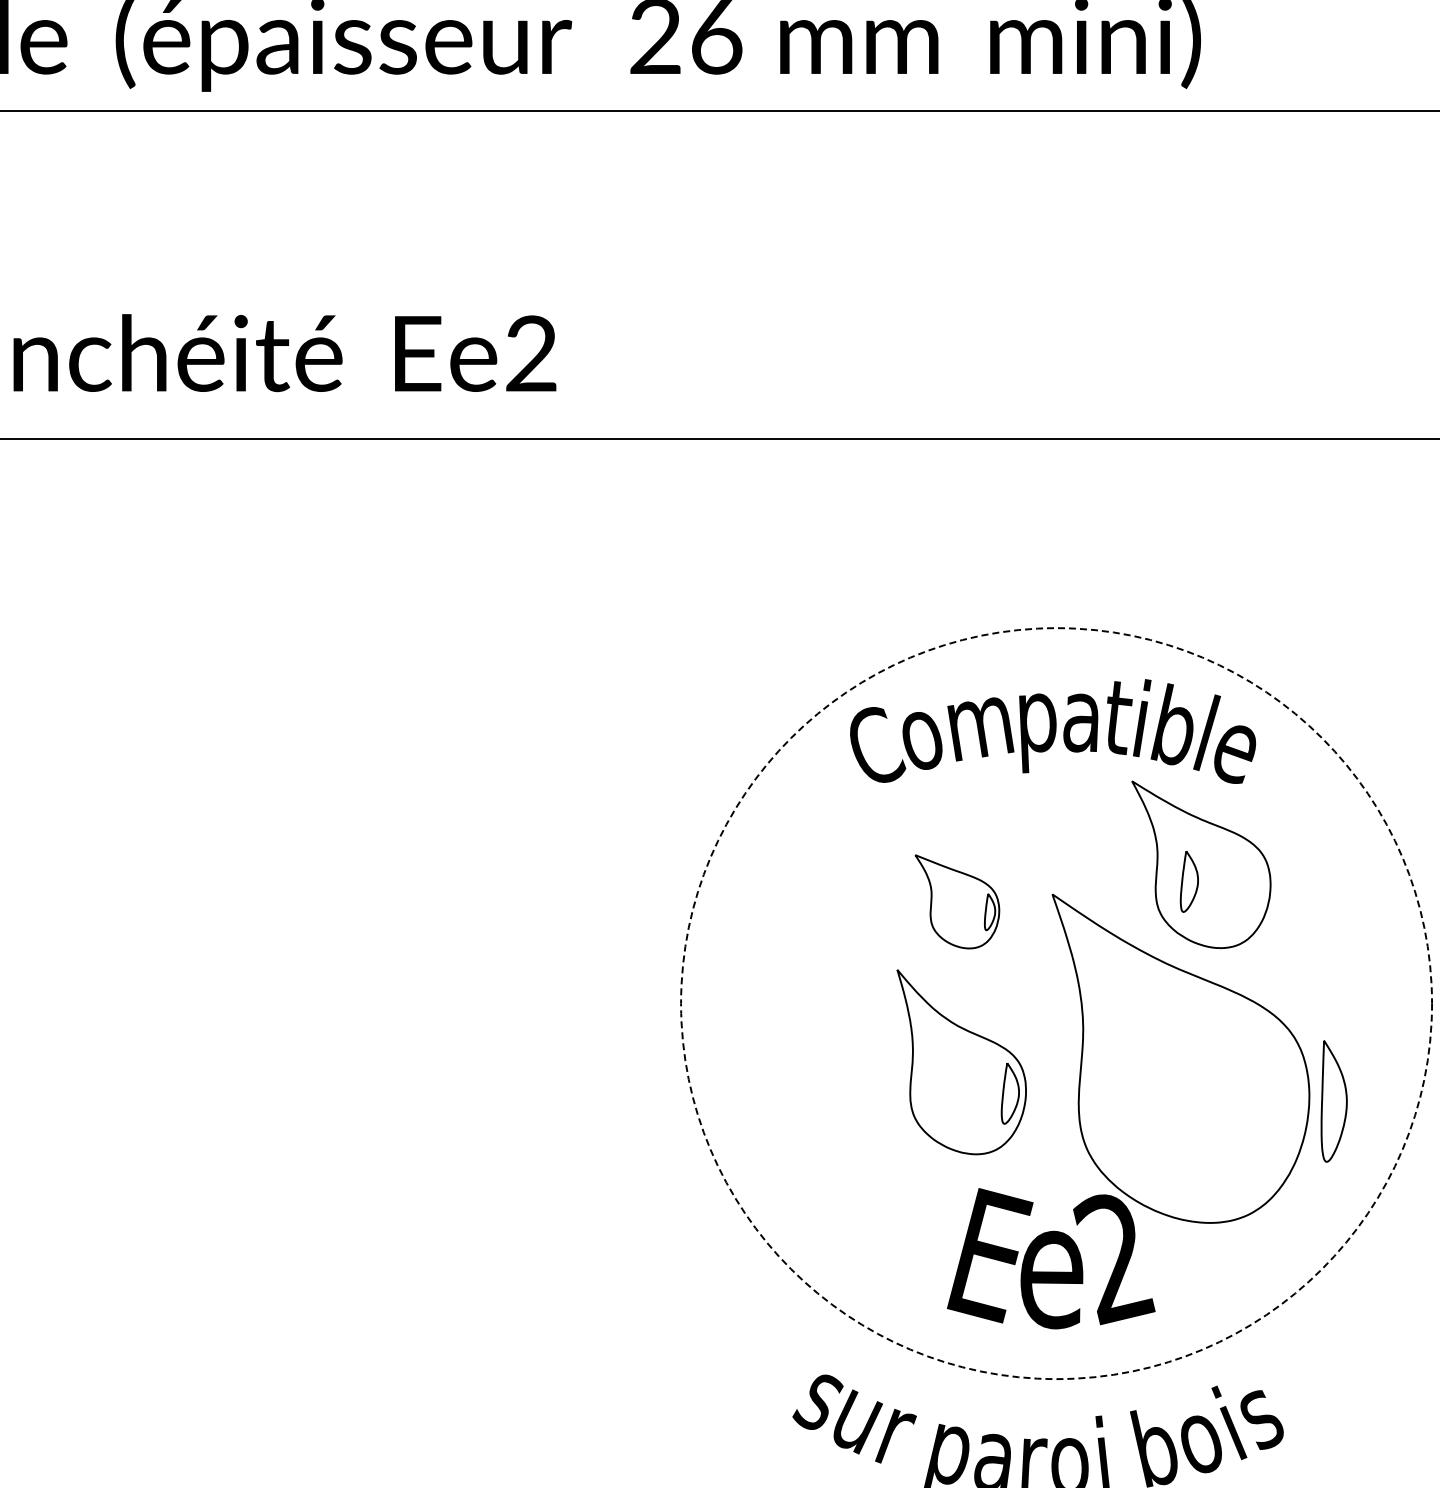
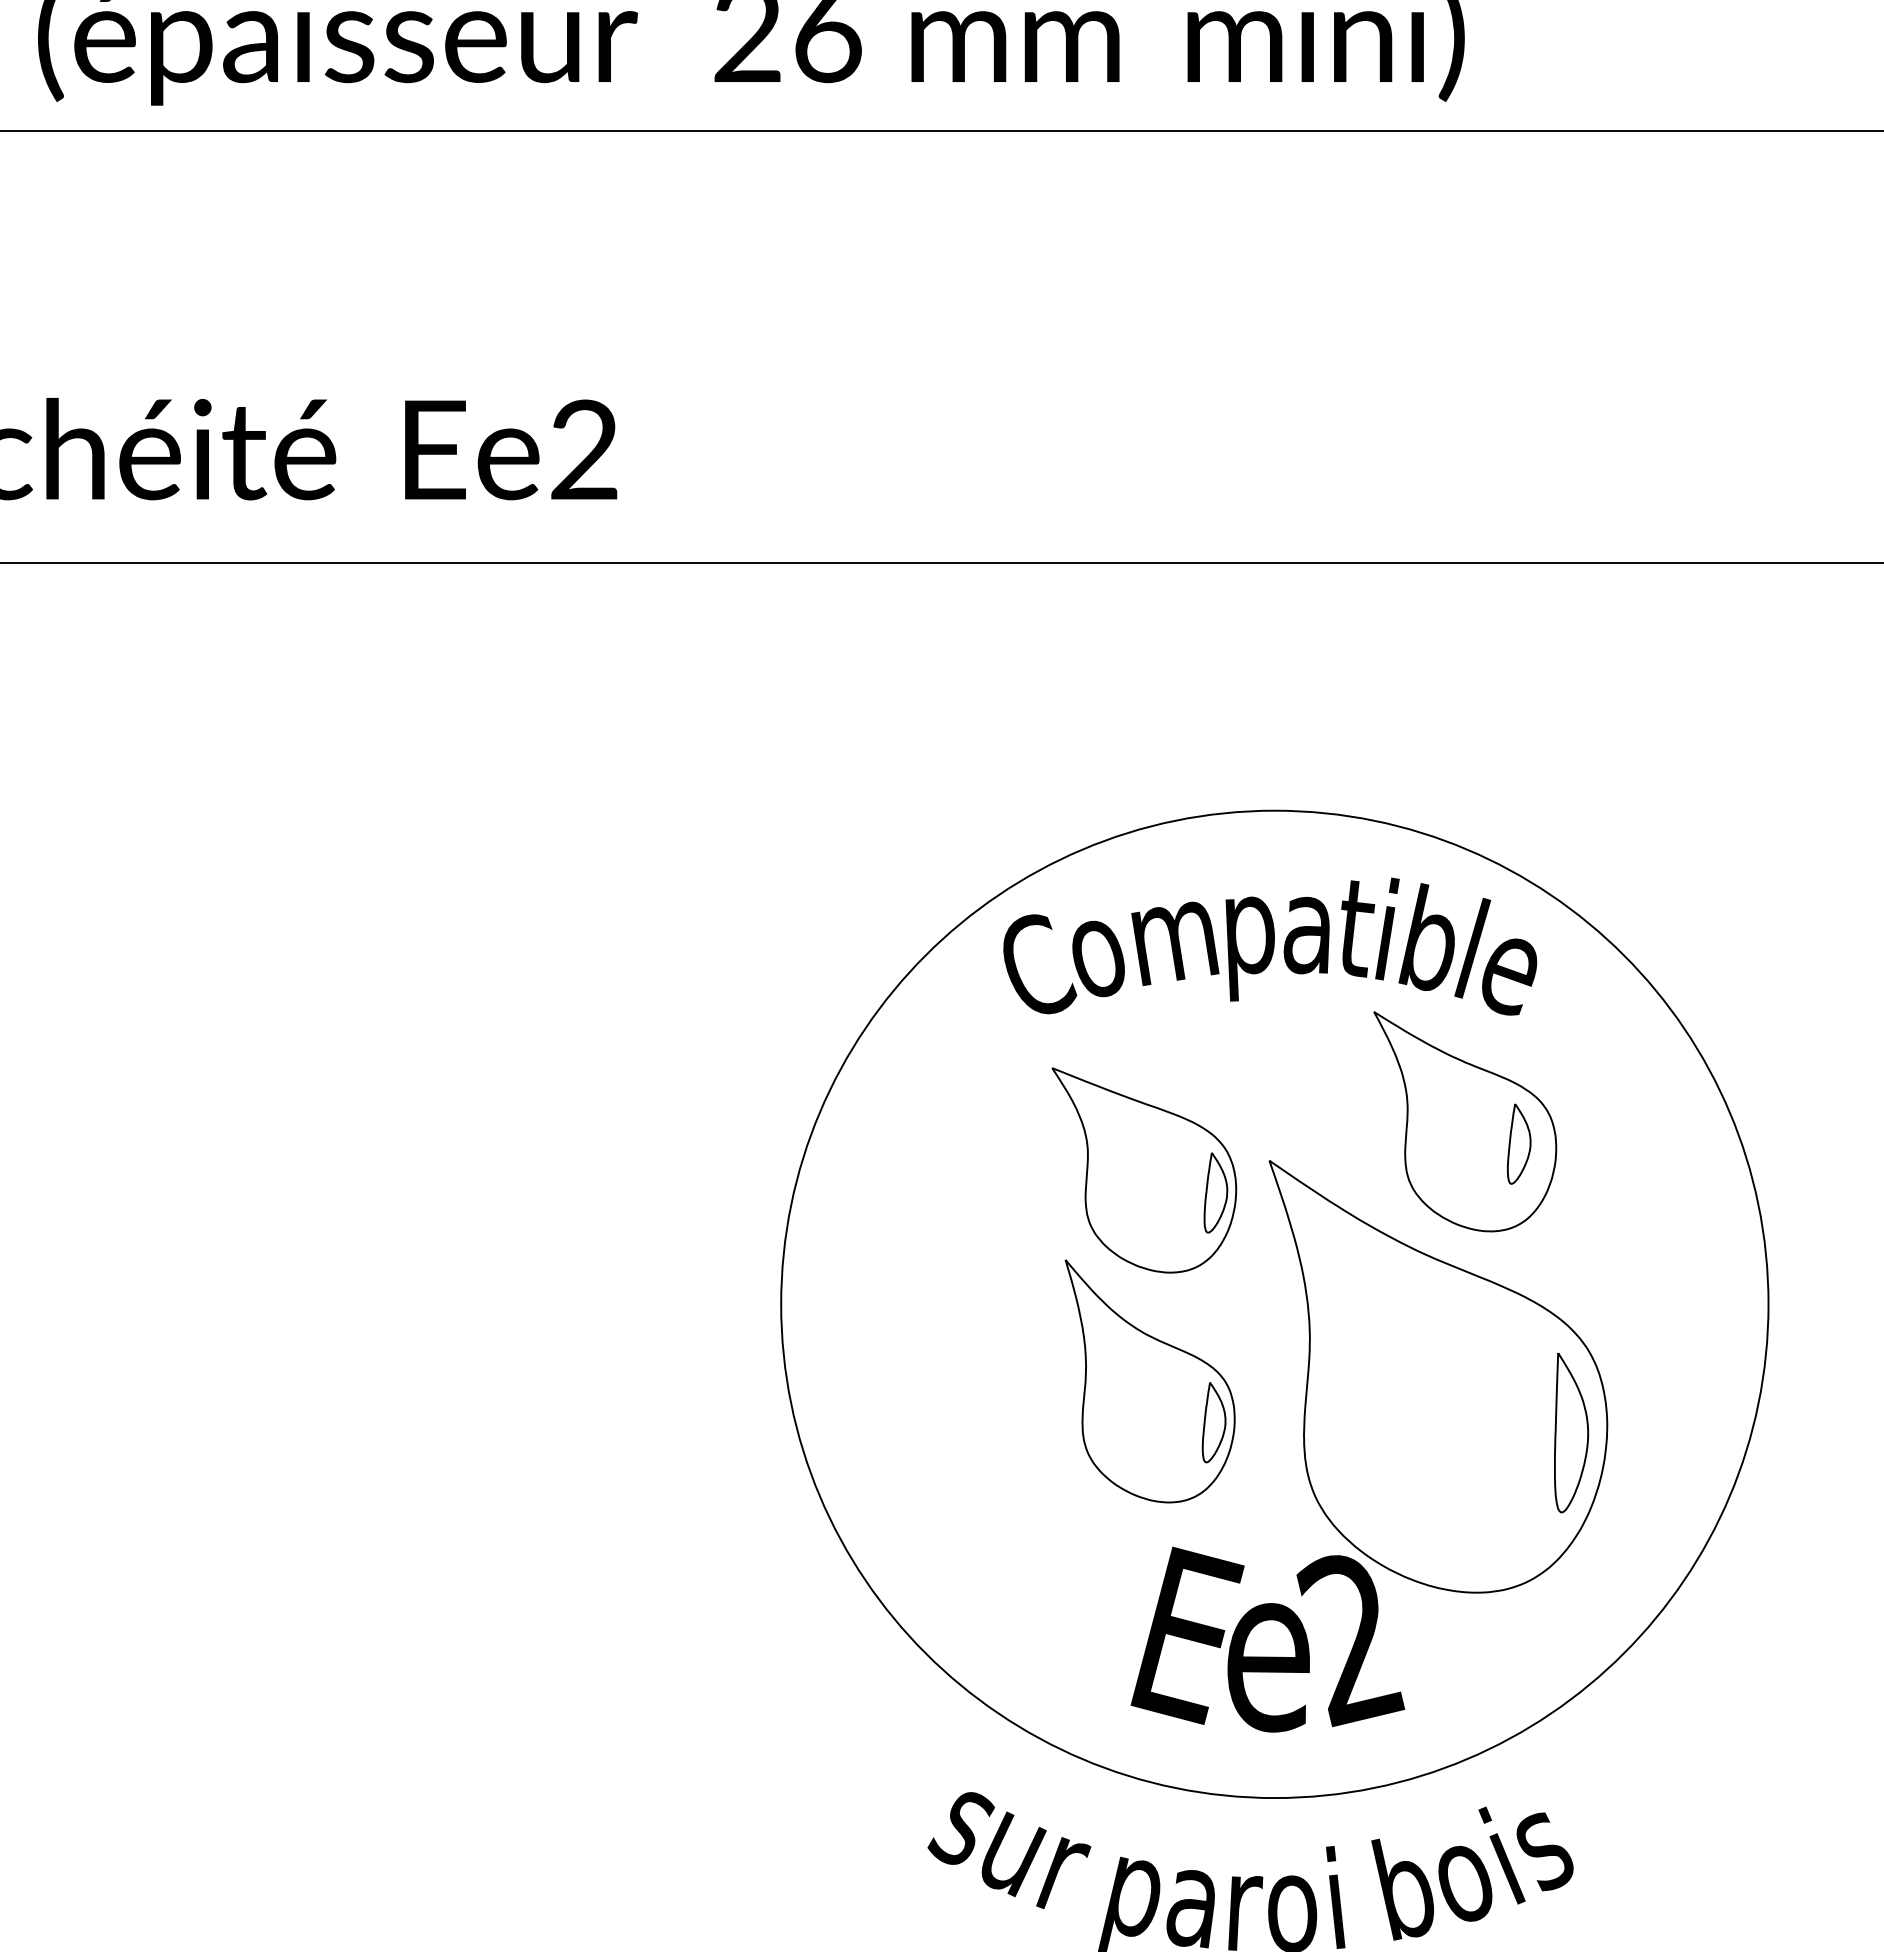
part: (1188, 881) -> (1517, 1143), moved
part: (957, 901) -> (1144, 1170), size x1.67
circle: (1056, 1003) -> (1274, 1304), dashed -> solid
part: (1333, 1101) -> (1570, 1433), moved

